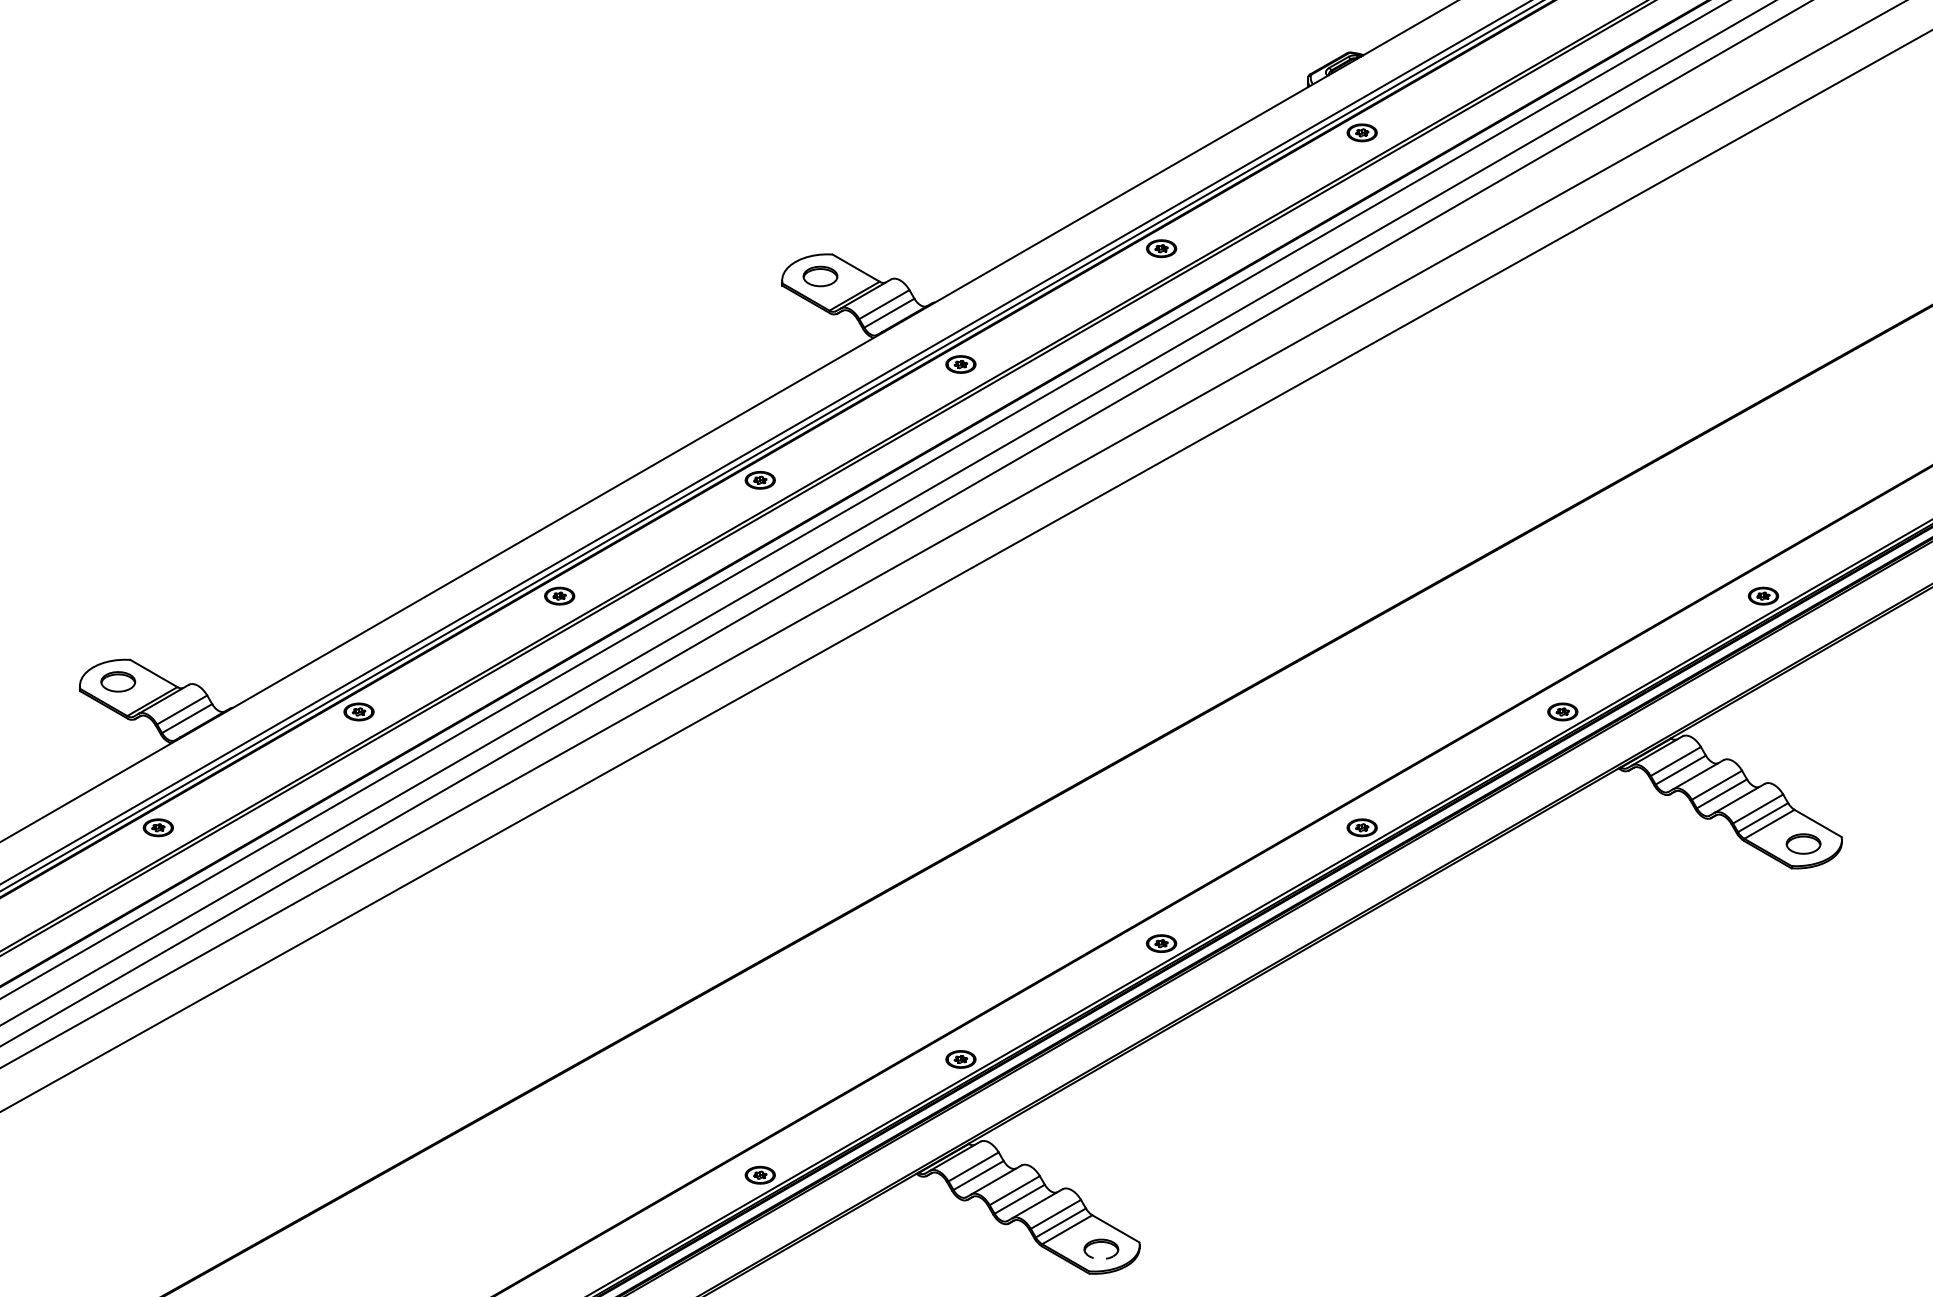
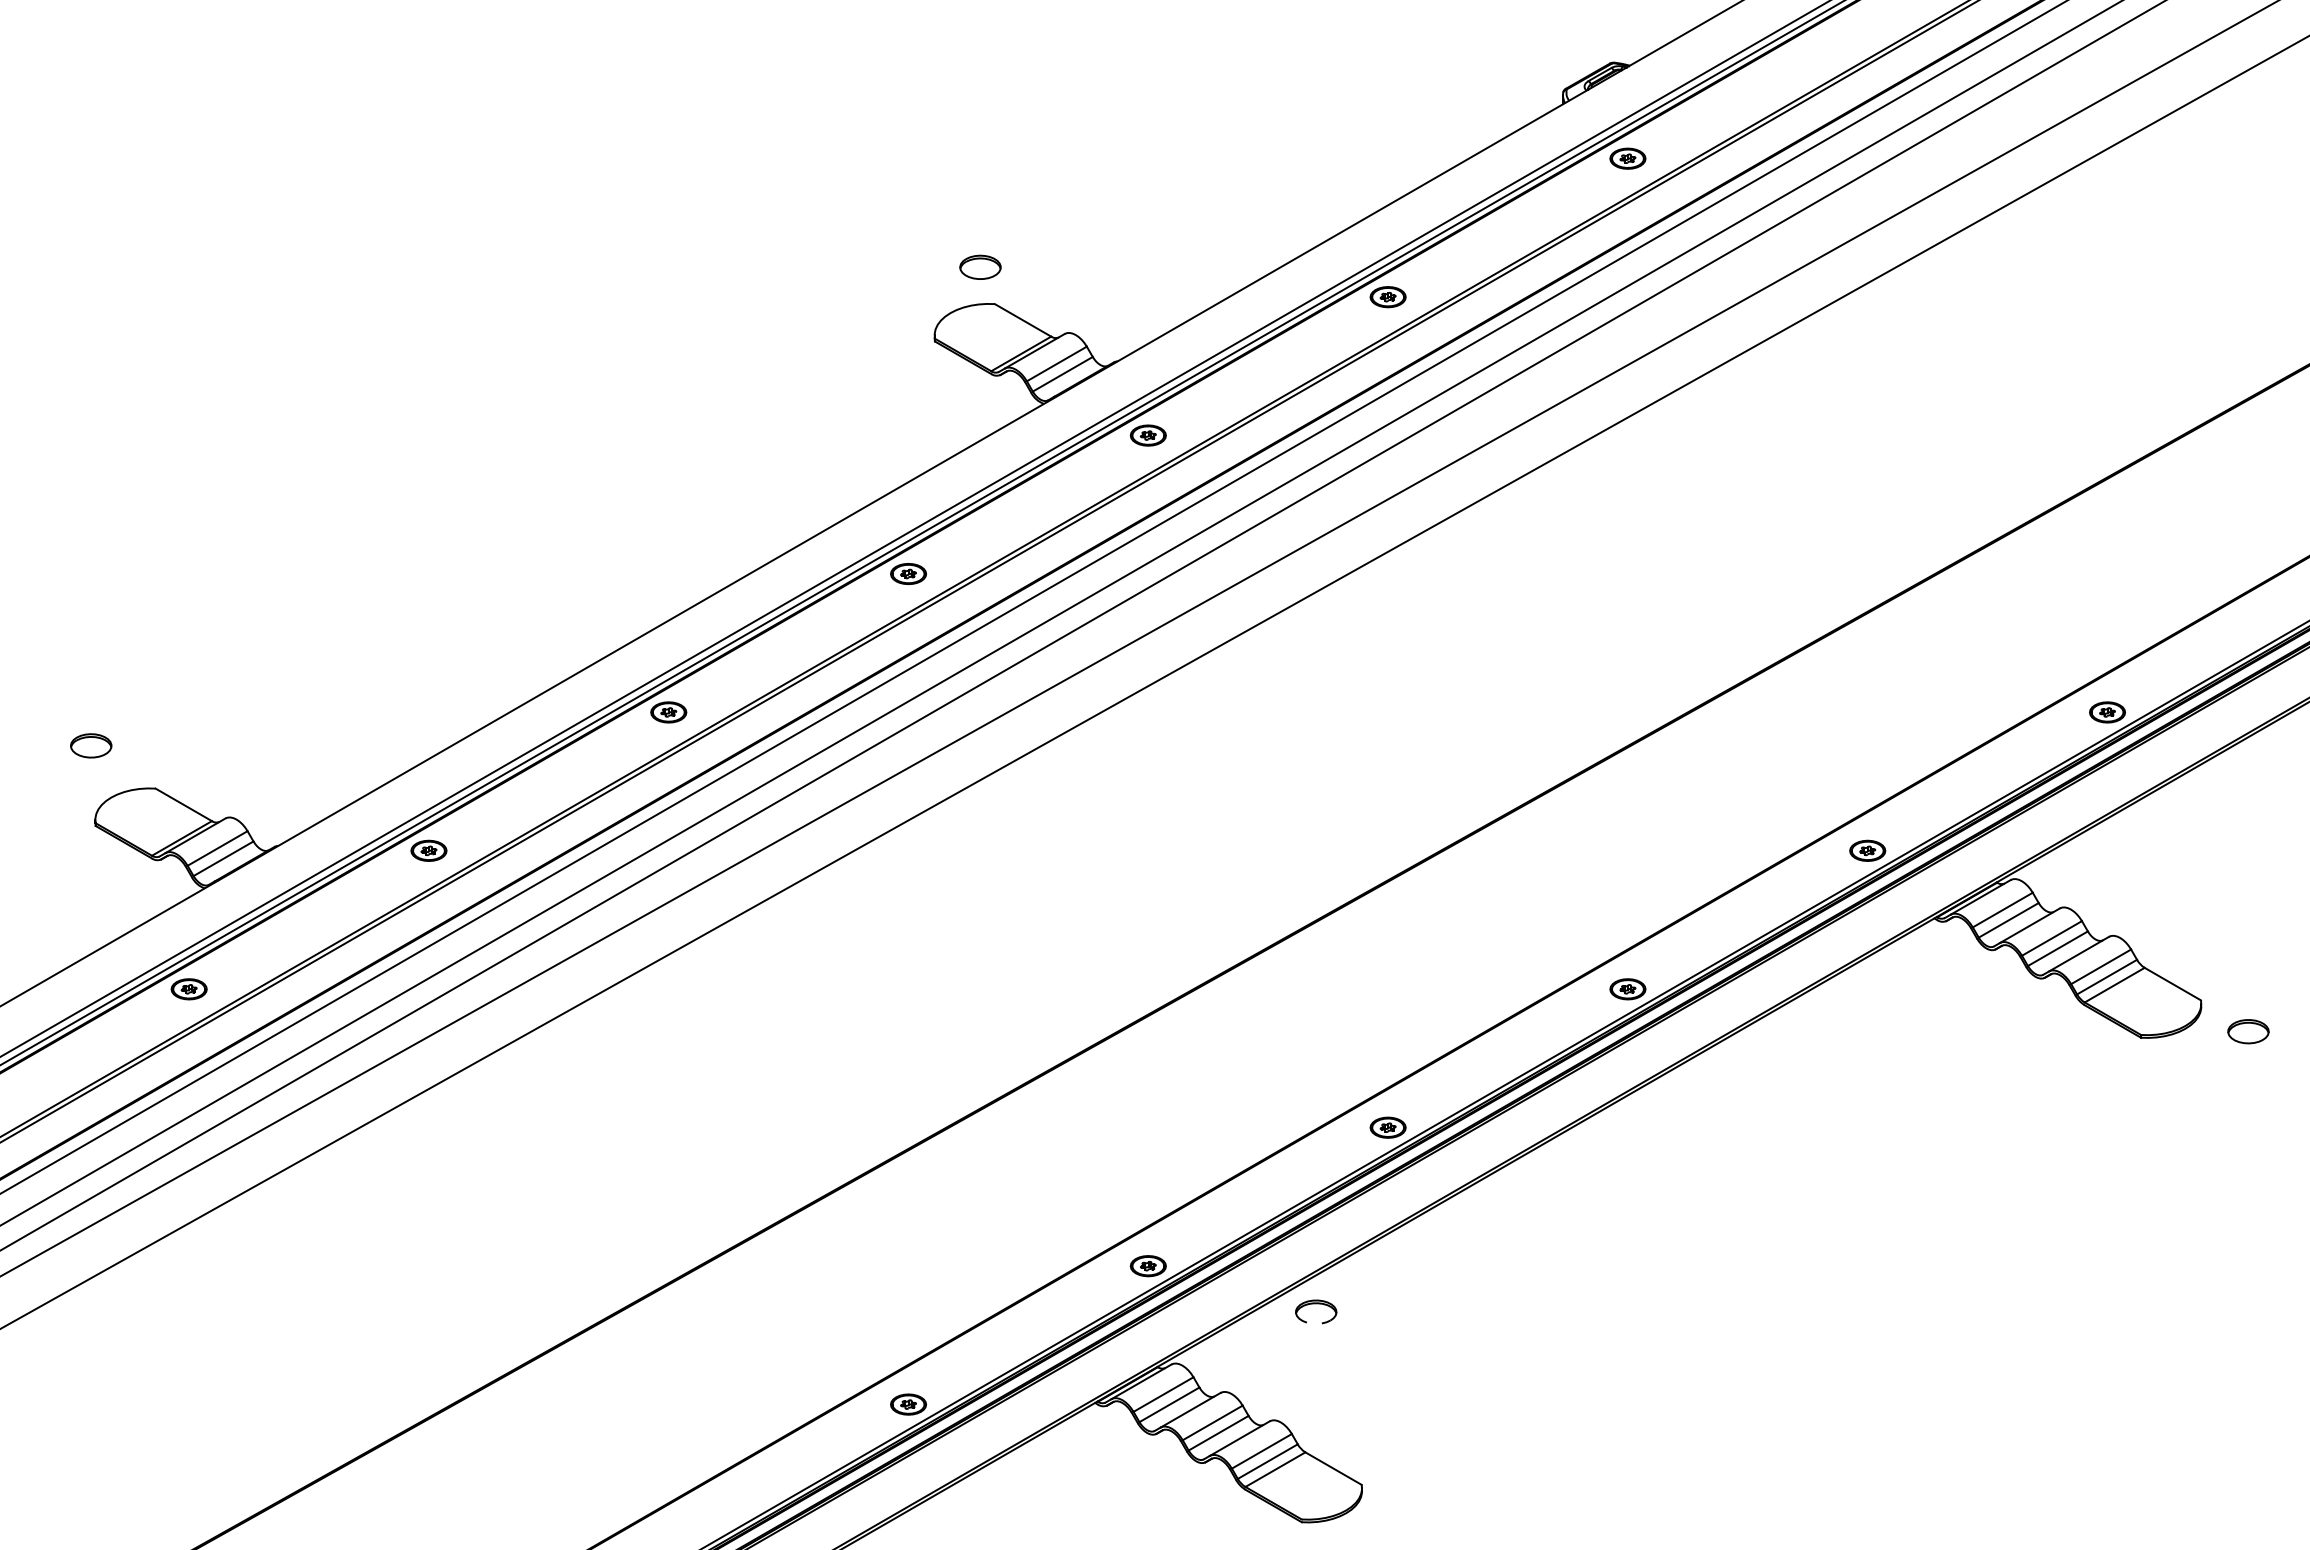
part: (820, 275) -> (980, 266), moved
part: (118, 681) -> (91, 745), moved
part: (1803, 843) -> (2248, 1031), moved
part: (1101, 1242) -> (1316, 1304), moved

